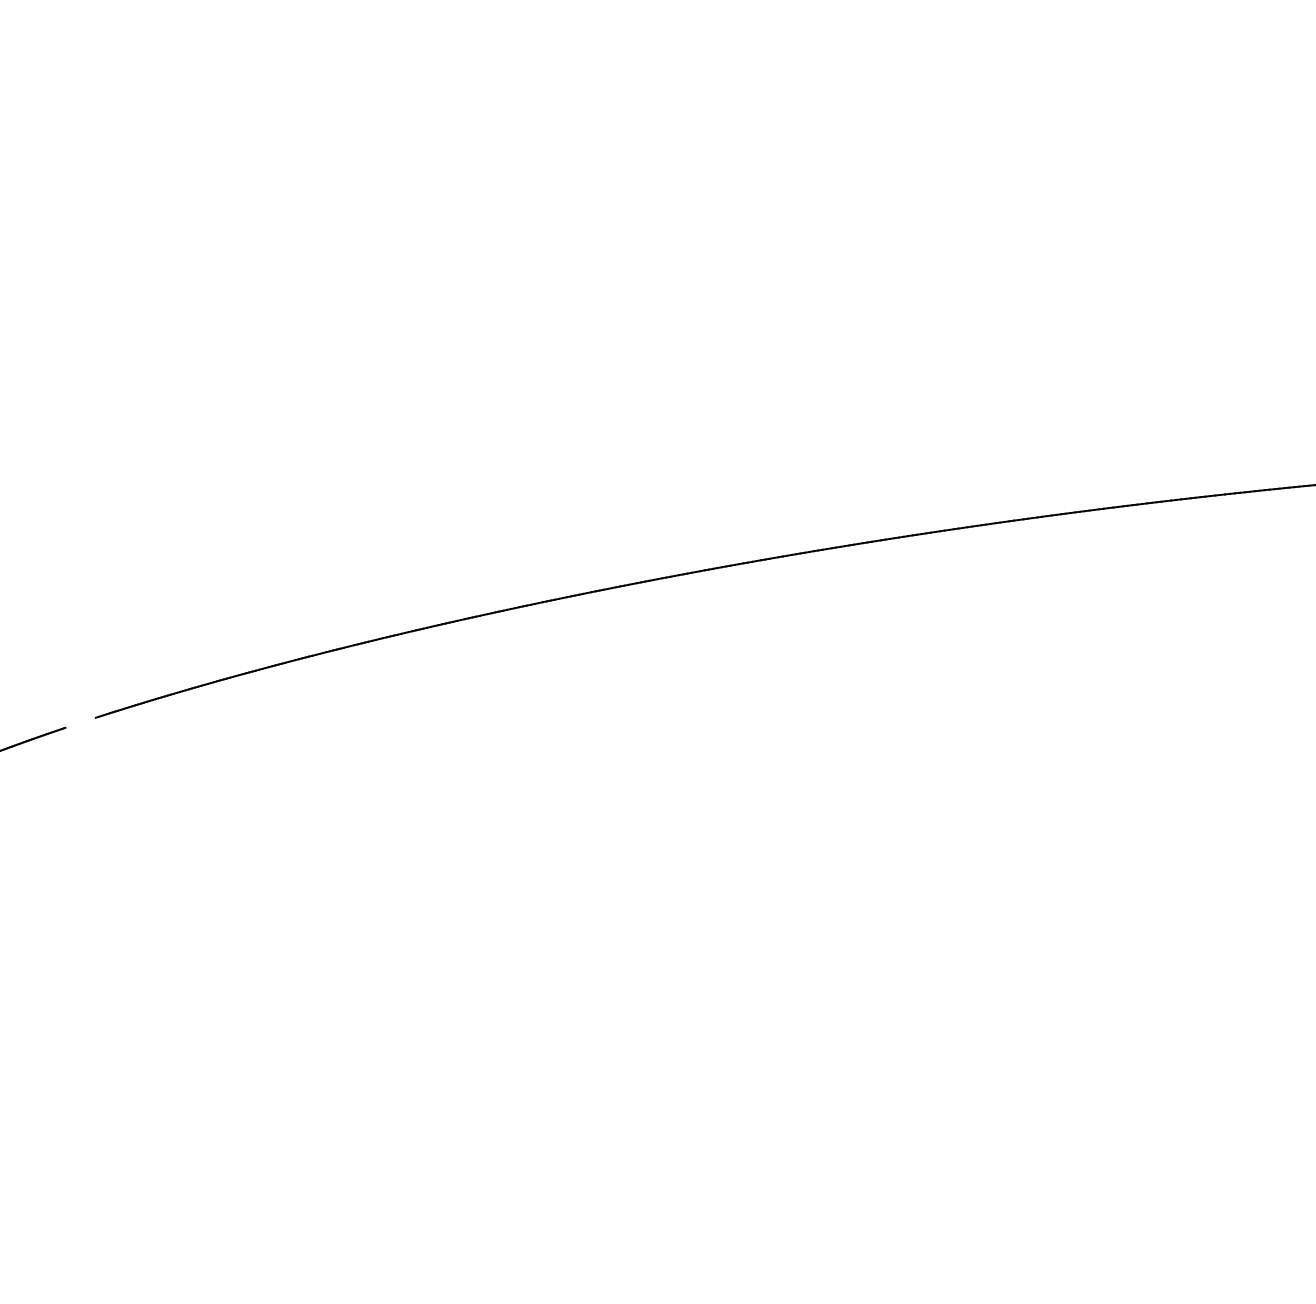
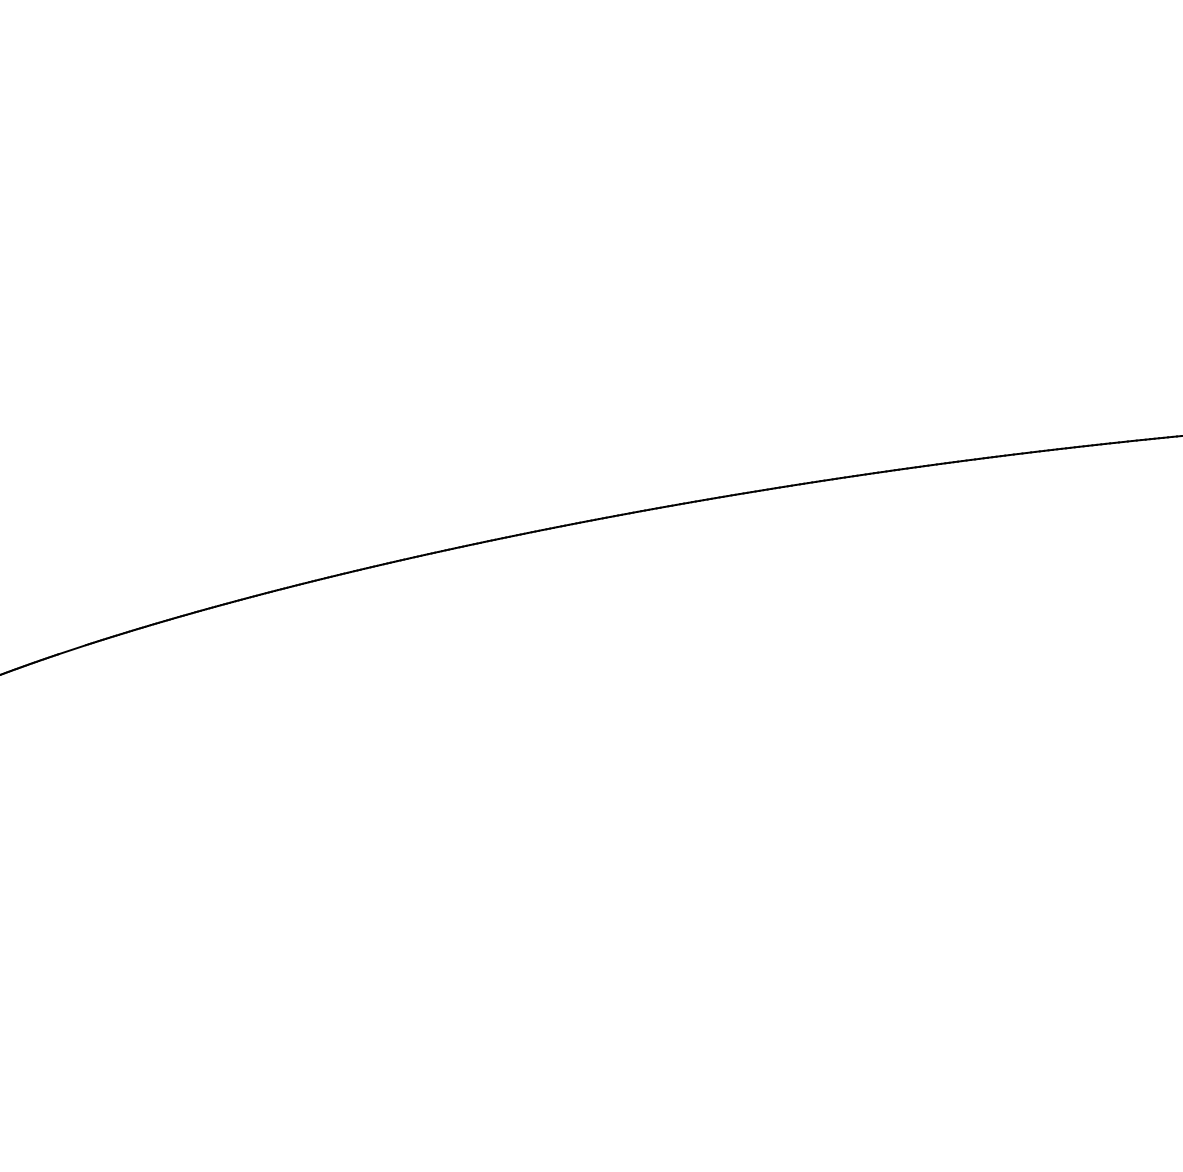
line: (80, 722) -> (72, 649), added

